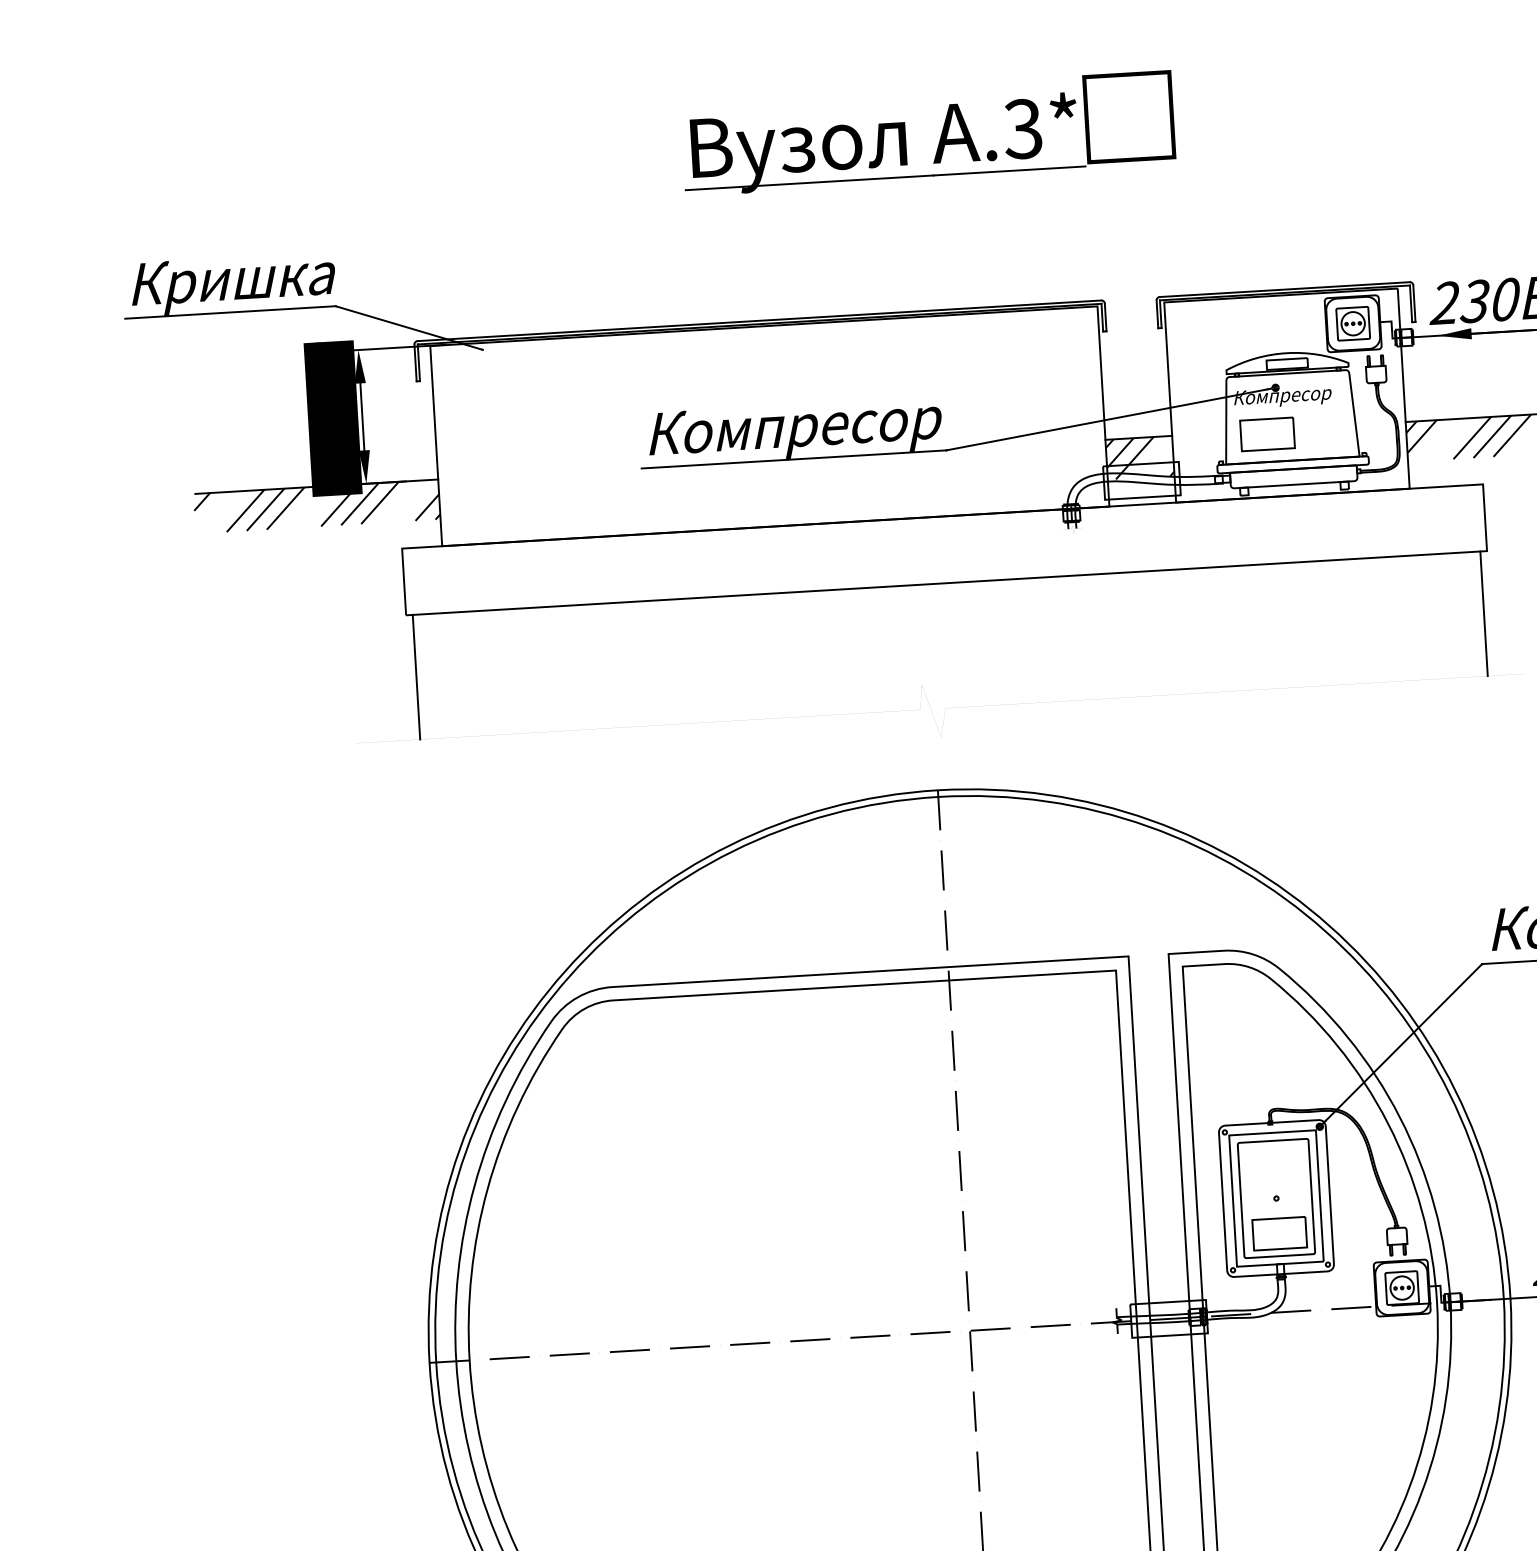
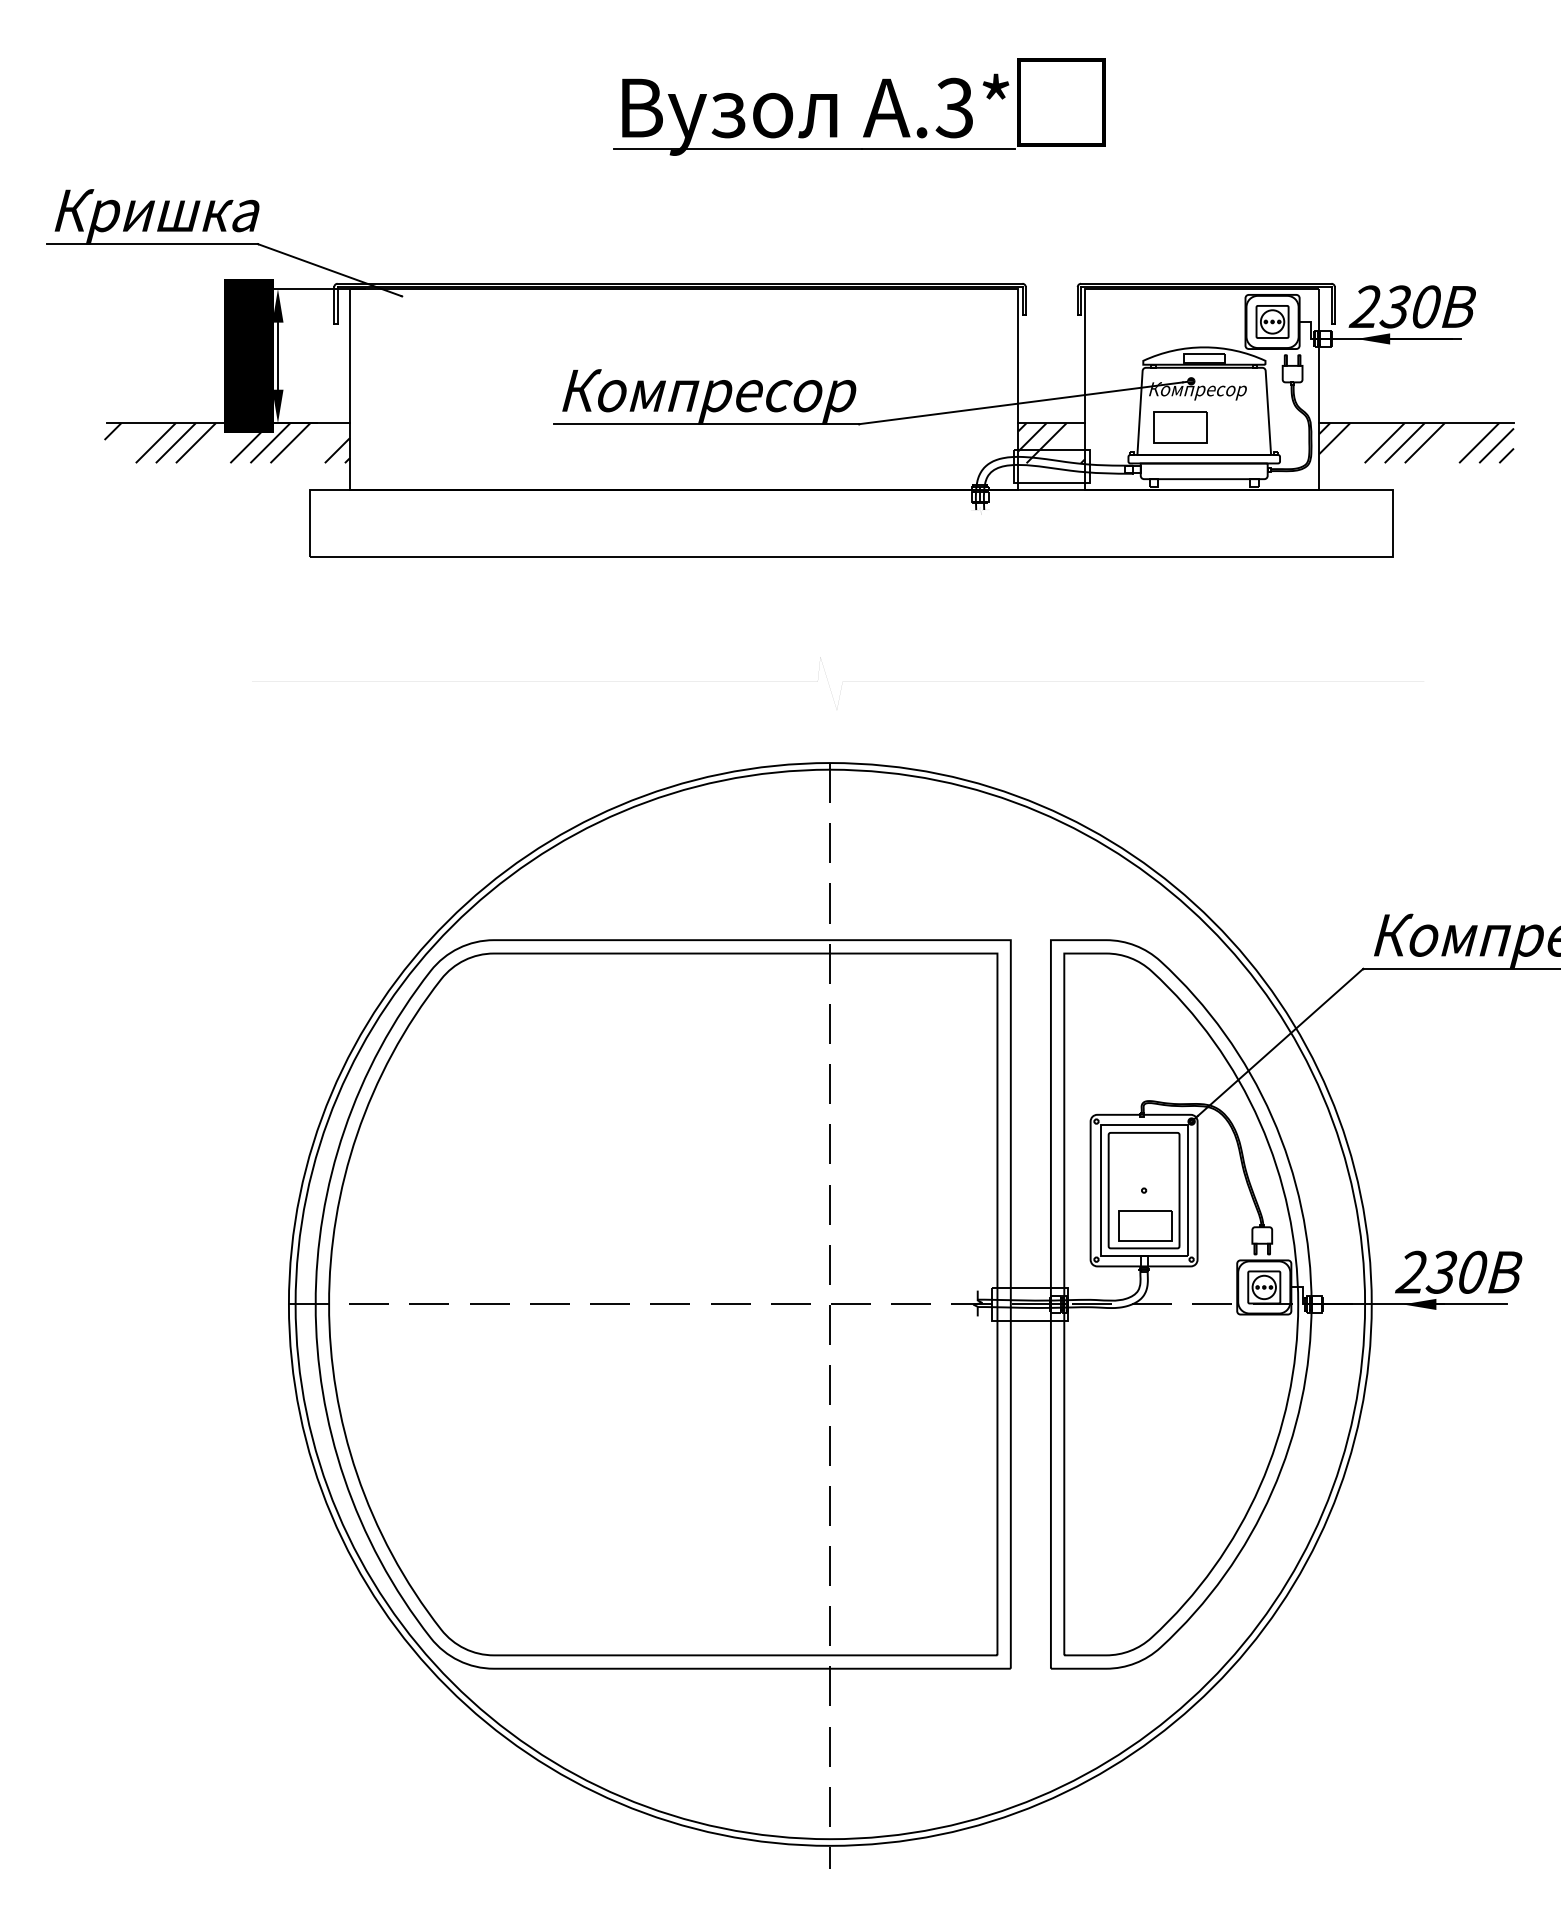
line: (1483, 613) -> (1385, 618), removed
line: (416, 676) -> (316, 618), removed

